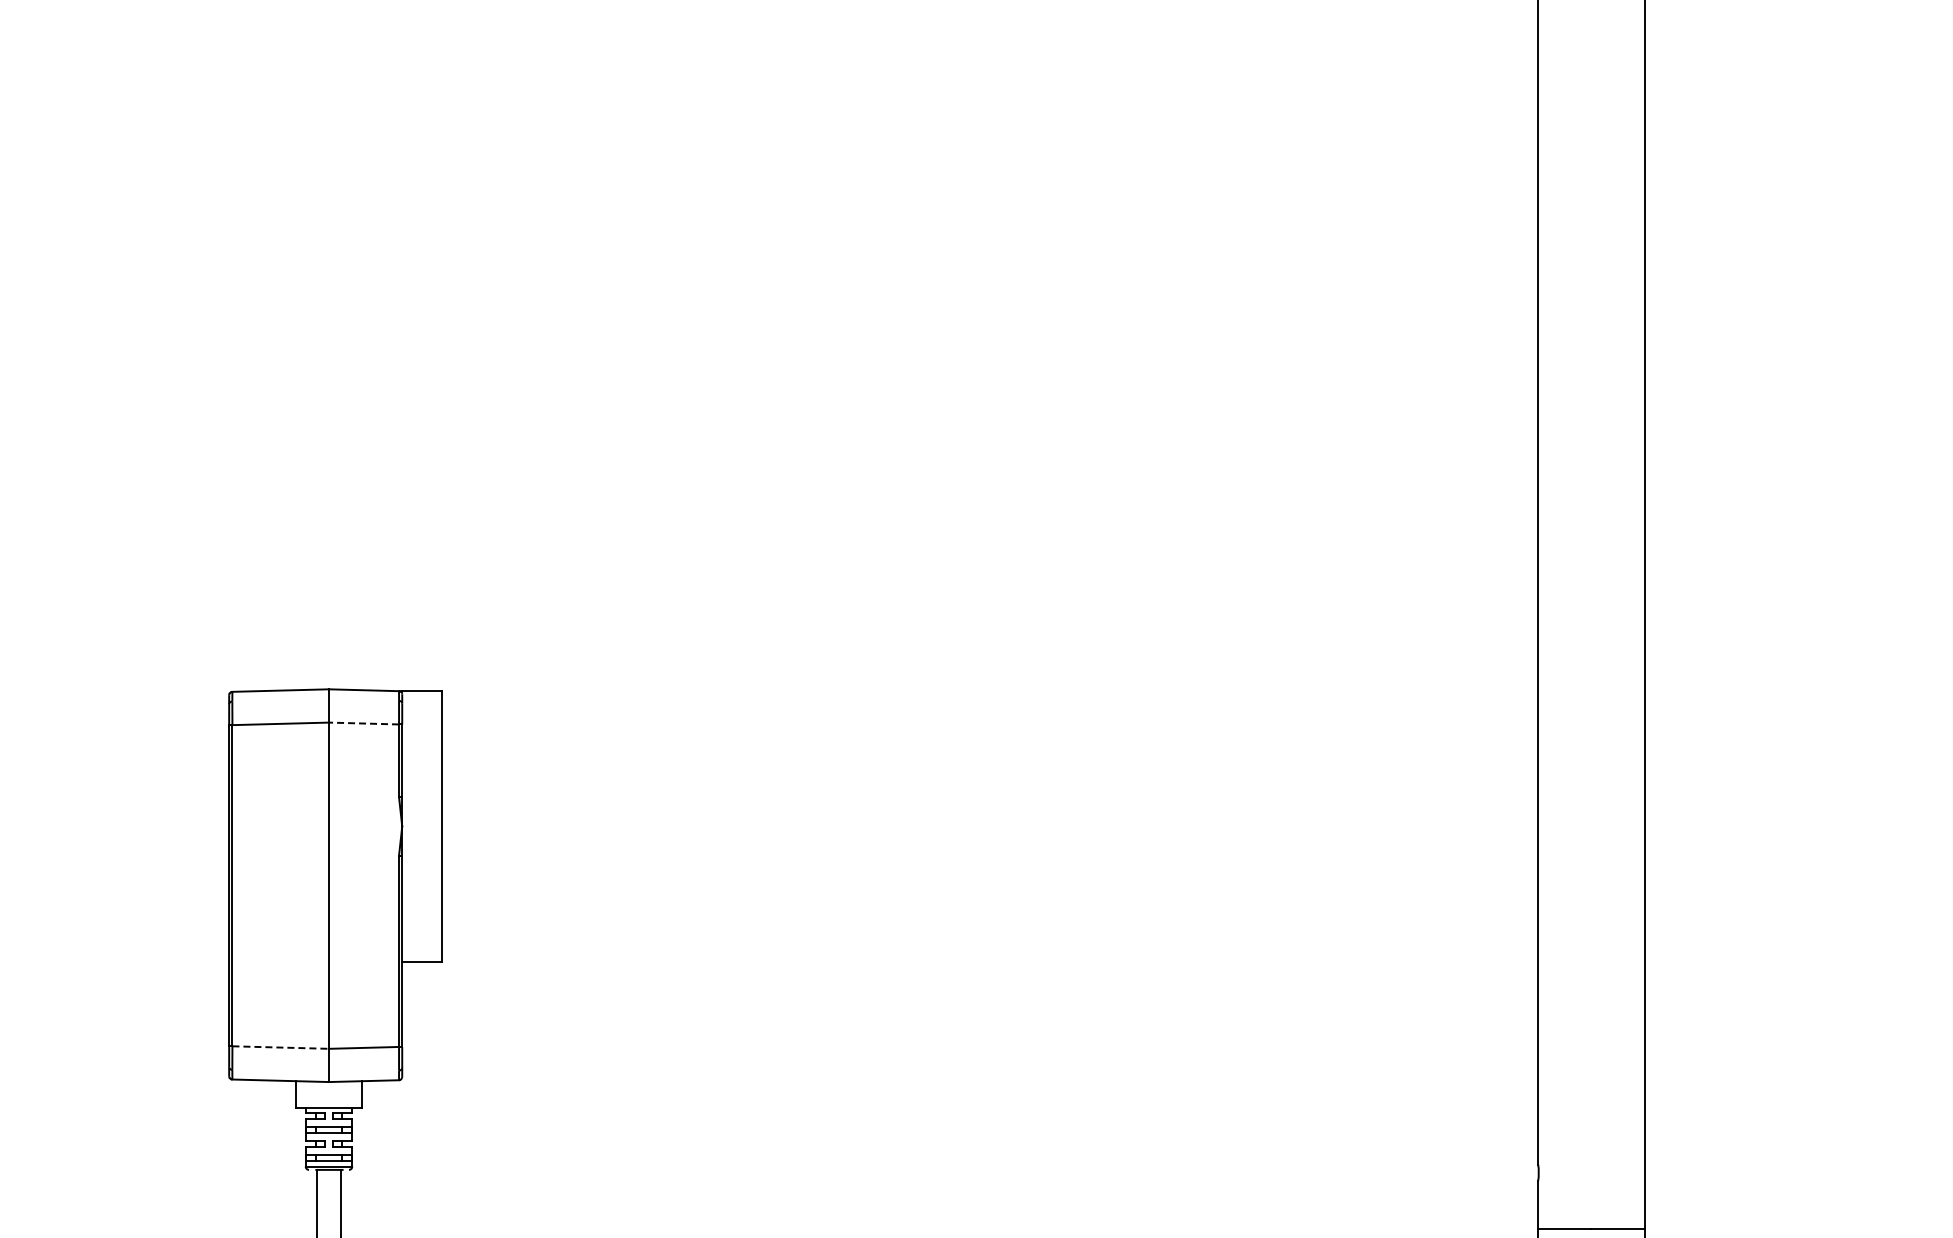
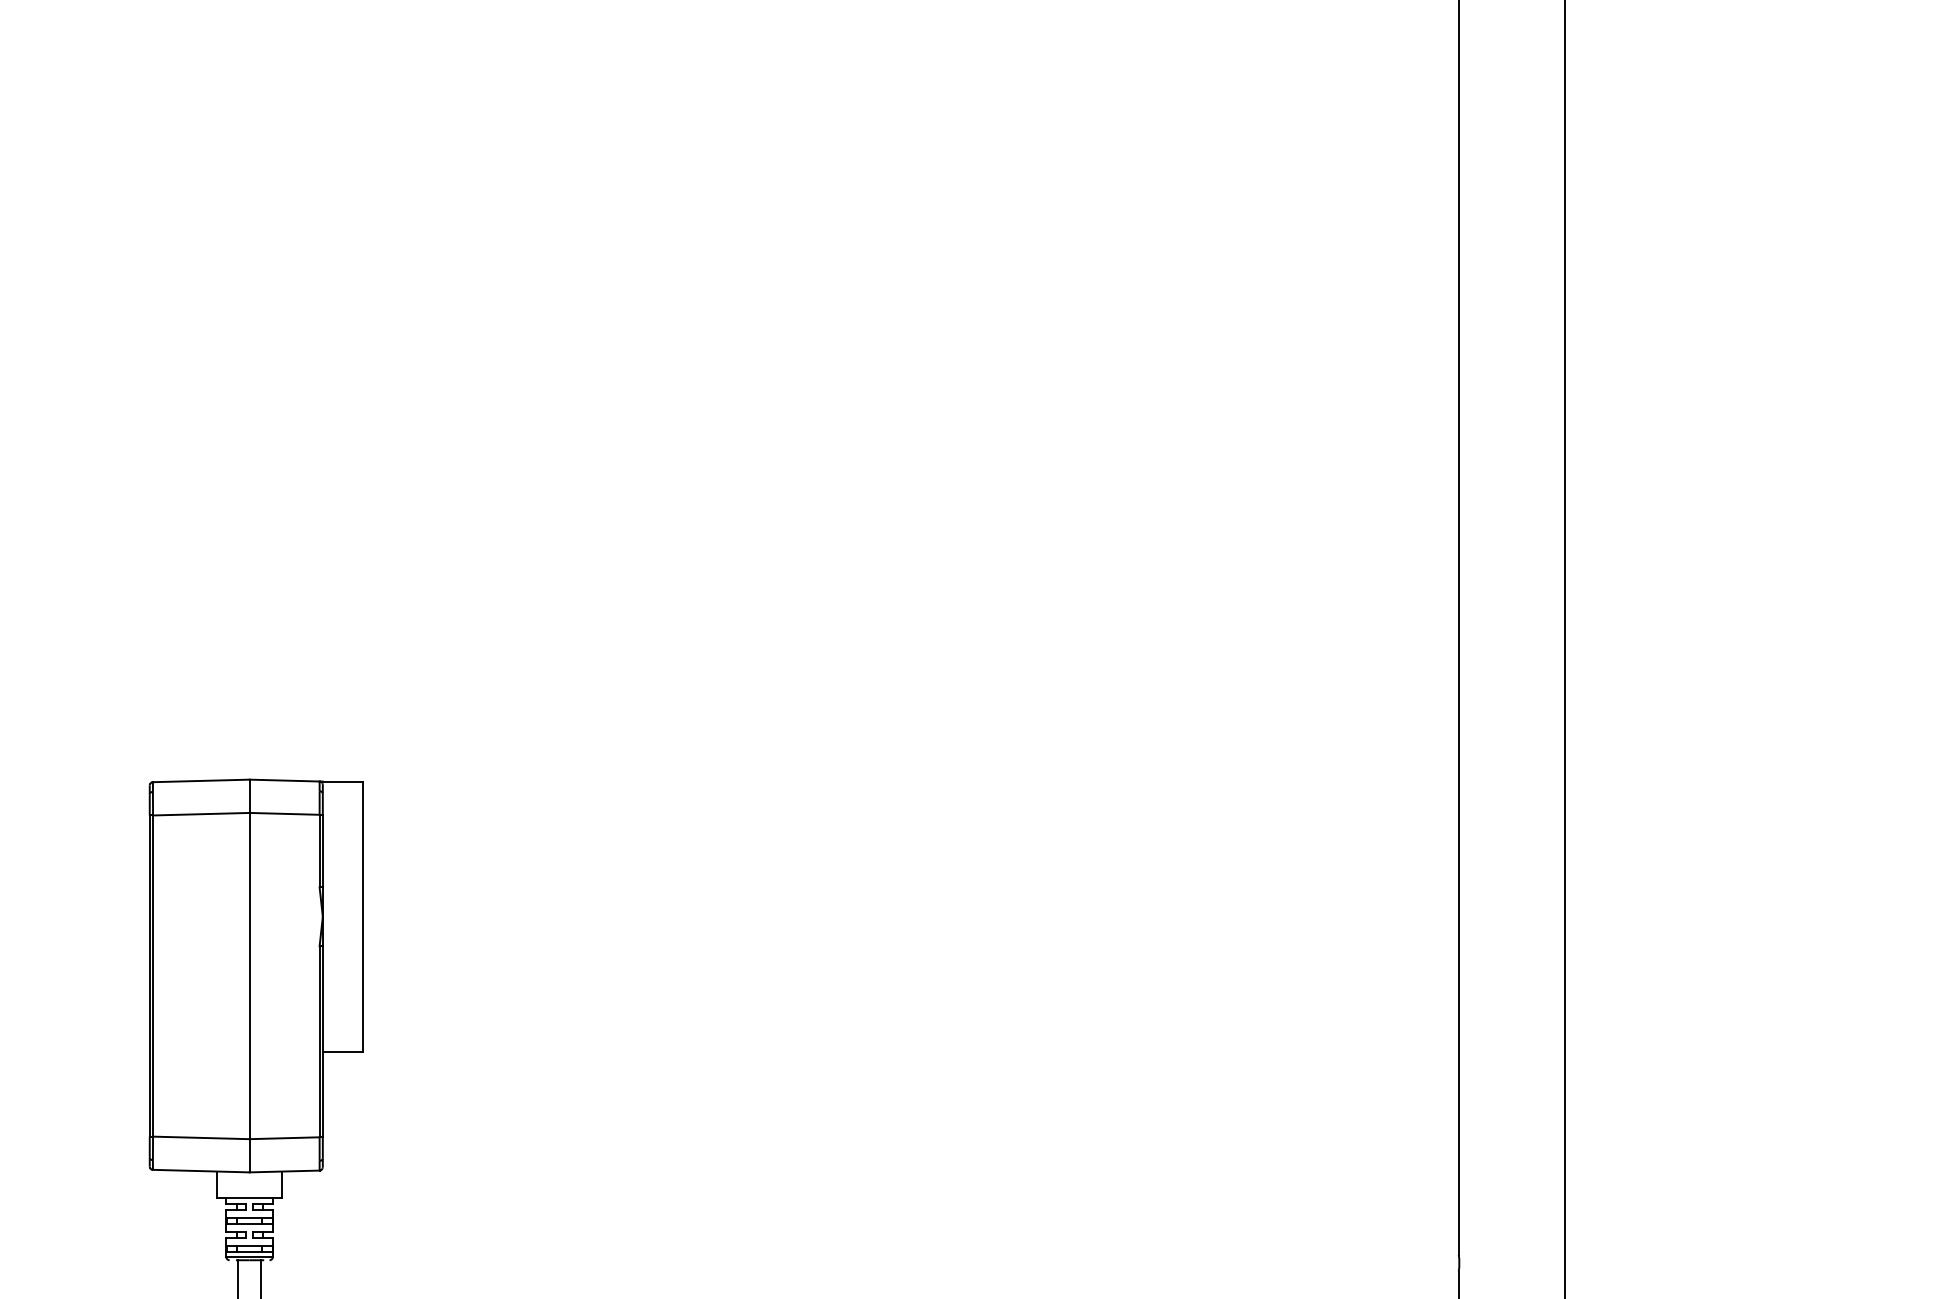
line: (363, 723) -> (284, 813), dashed -> solid
line: (280, 1047) -> (201, 1137), dashed -> solid

